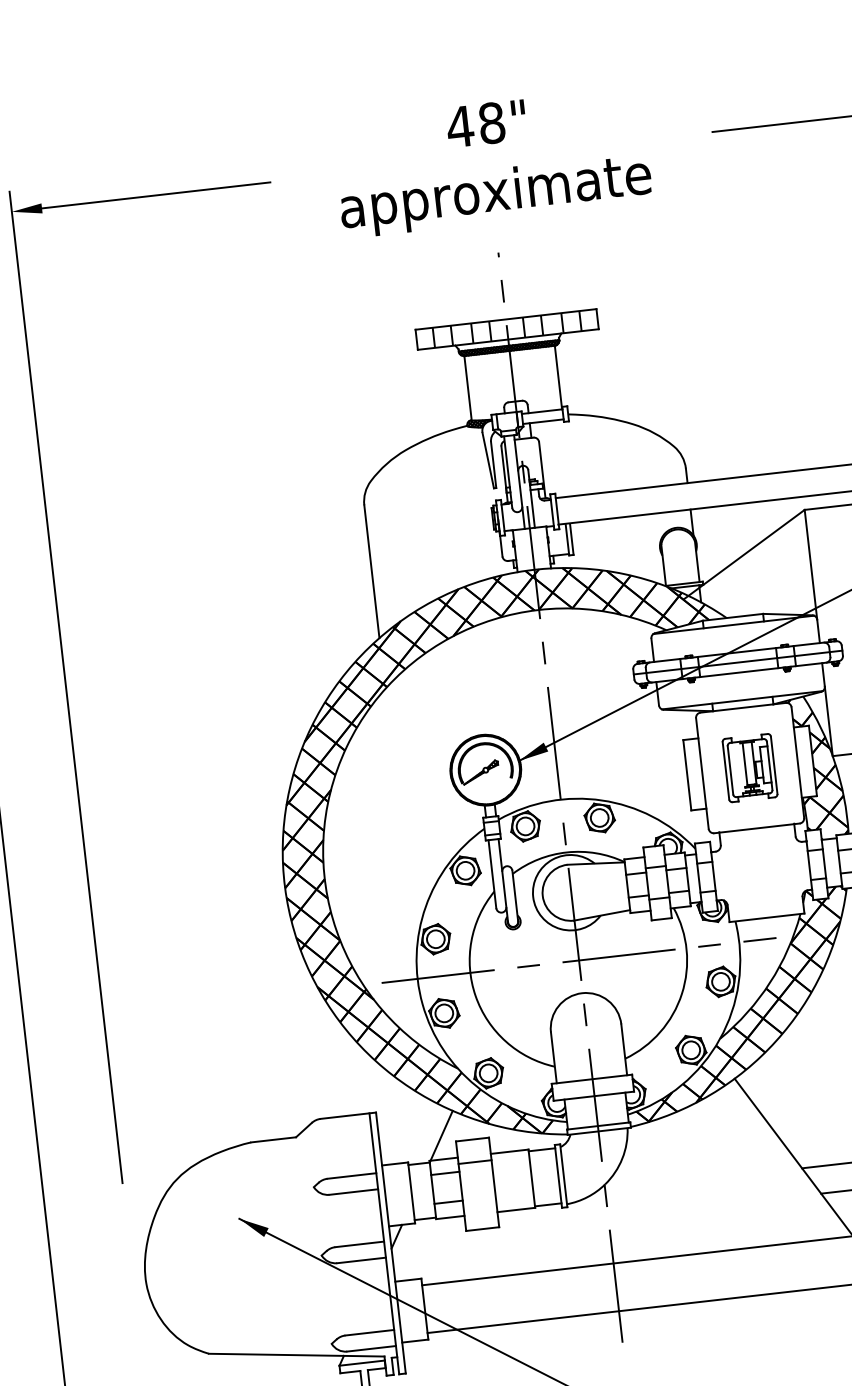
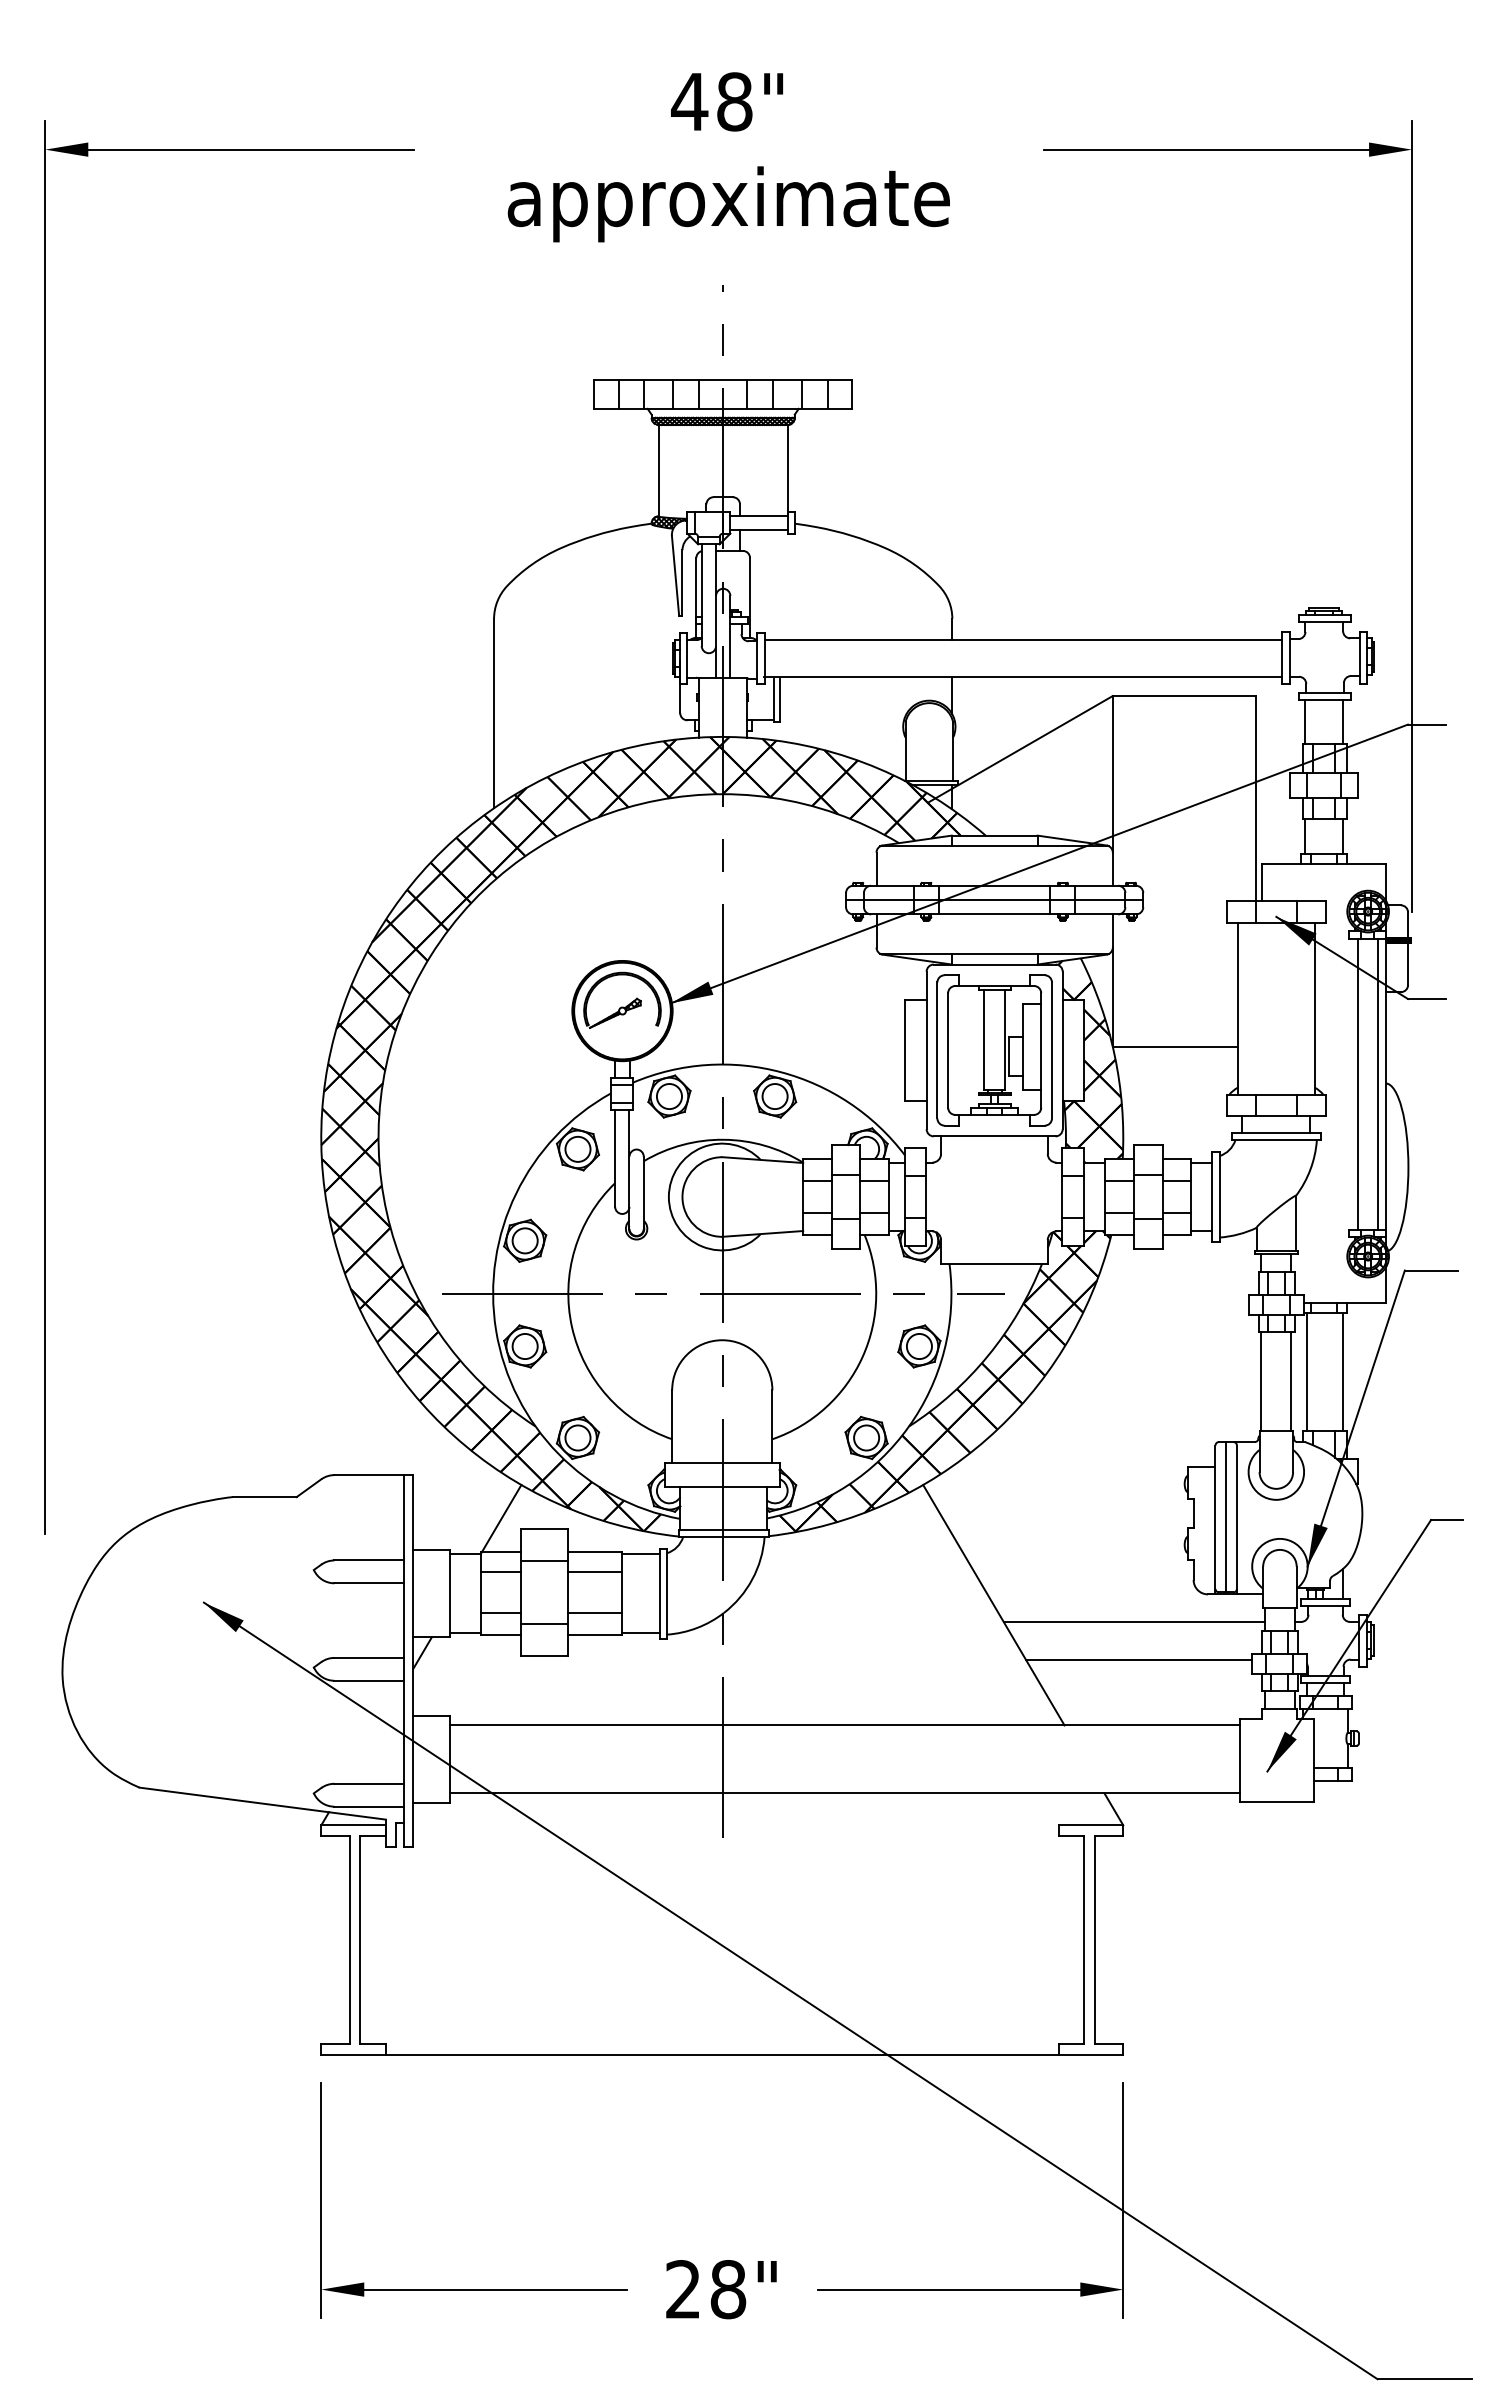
part: (750, 768) -> (994, 1050), size x1.67
line: (510, 1165) -> (594, 1571), added
line: (514, 1194) -> (594, 1612), added
line: (480, 1206) -> (544, 1624), added

